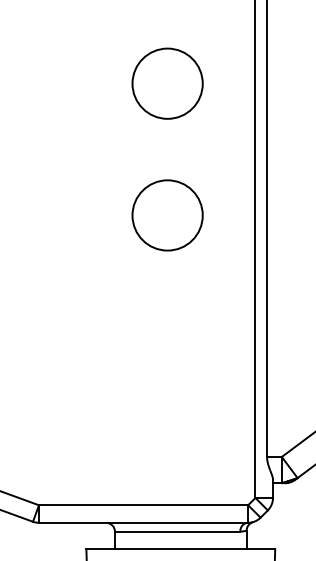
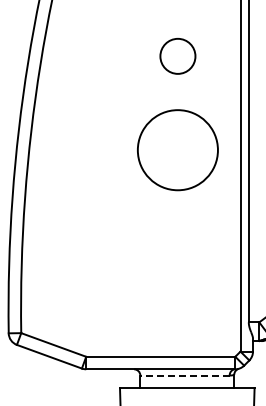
circle: (167, 83) -> (177, 56), size x0.7
circle: (167, 215) -> (177, 150), size x1.6
line: (178, 531) -> (185, 375), solid -> dashed

